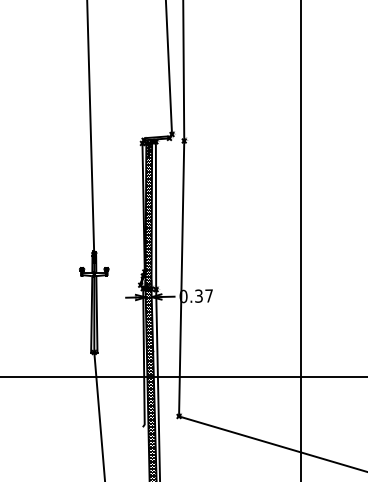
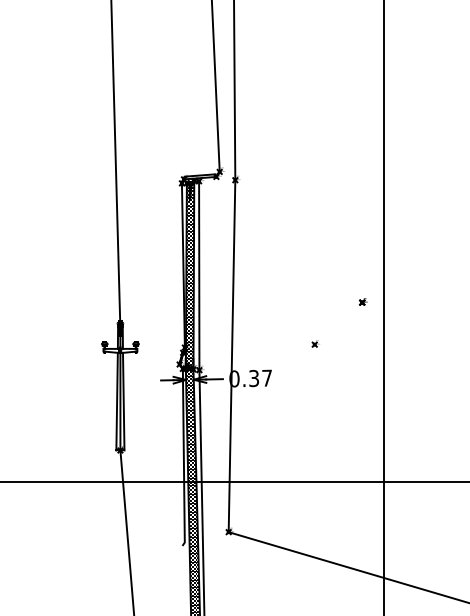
part: (283, 236) -> (362, 302), added
part: (246, 269) -> (314, 344), added

